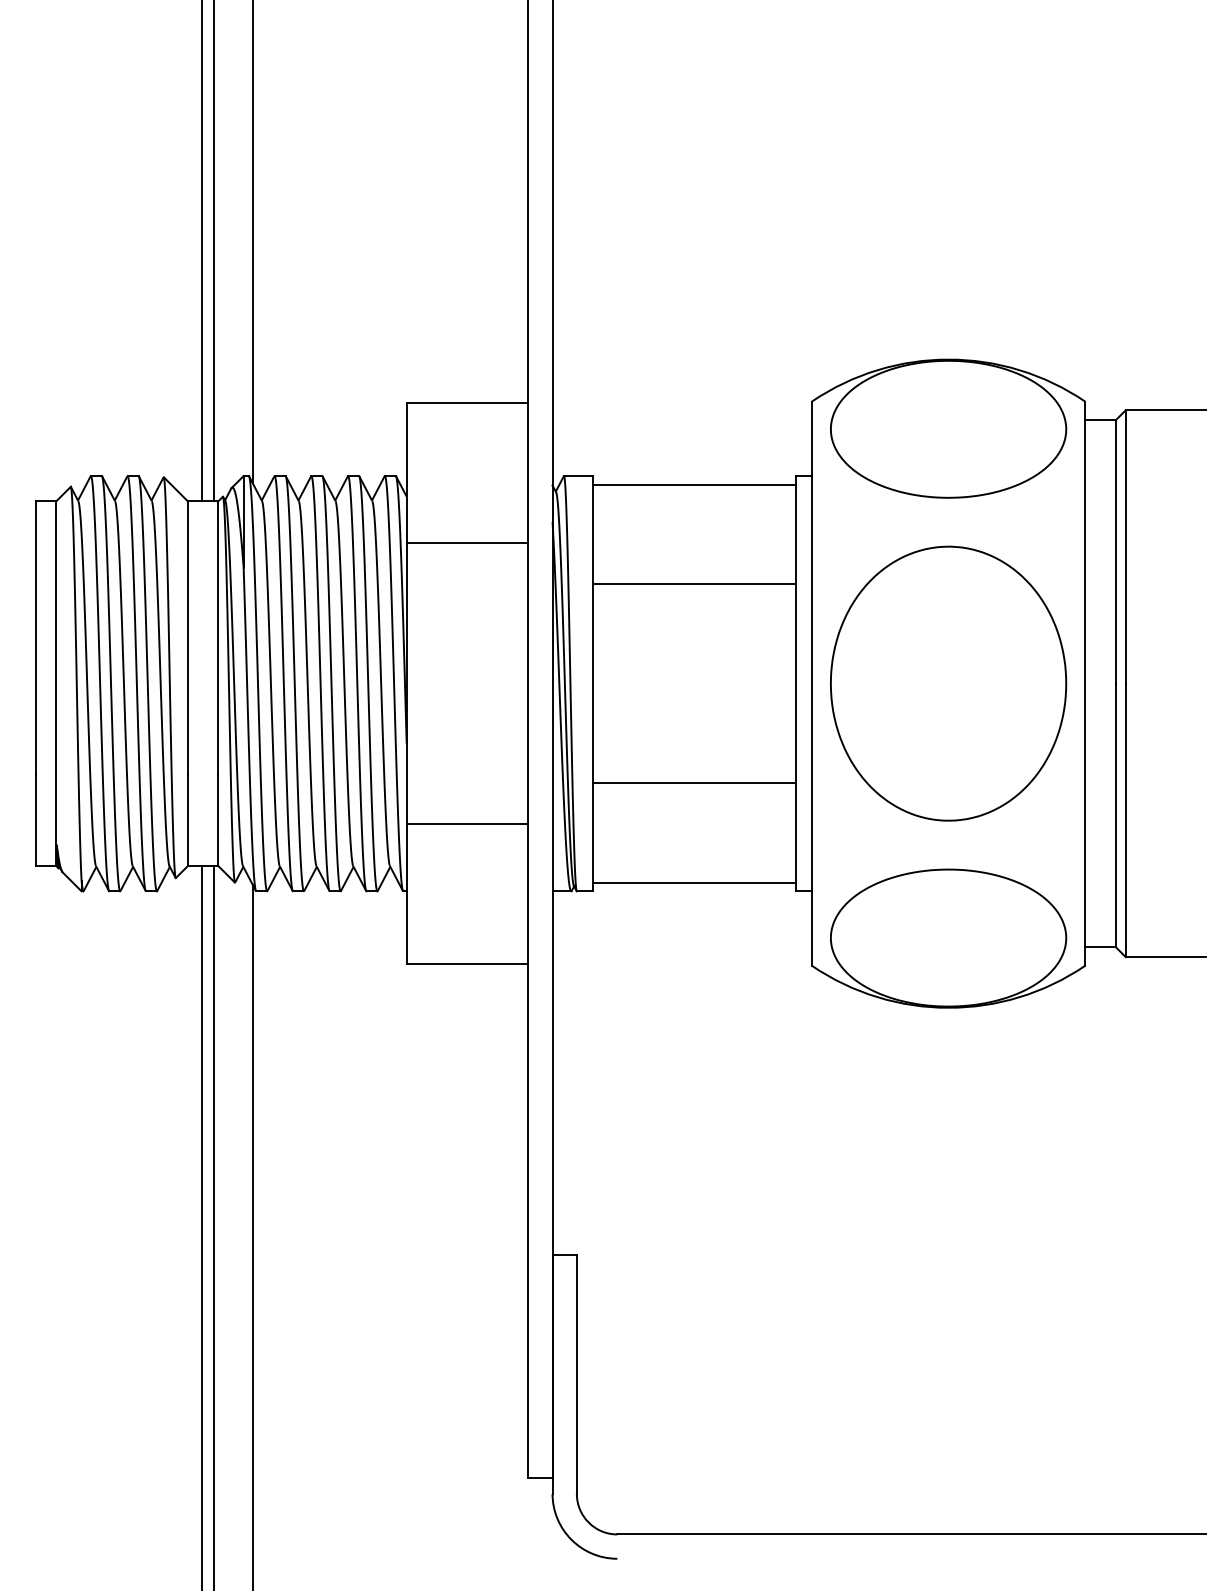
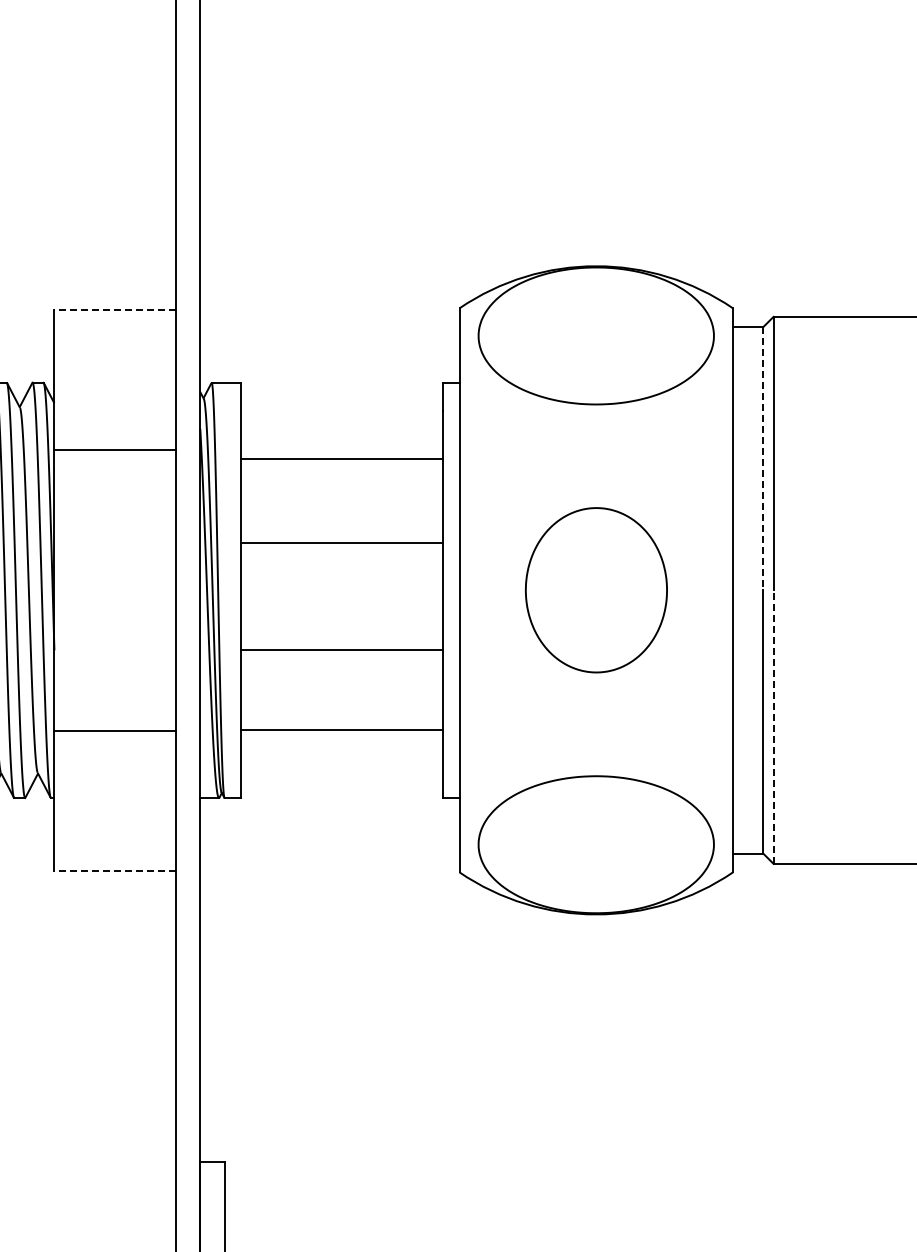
line: (467, 403) -> (115, 310), solid -> dashed
line: (694, 484) -> (342, 458), moved
line: (1115, 552) -> (763, 459), solid -> dashed
line: (694, 584) -> (342, 543), moved
part: (948, 683) -> (596, 590), size x0.6
line: (694, 783) -> (342, 650), moved
line: (1125, 820) -> (773, 727), solid -> dashed
line: (694, 882) -> (342, 730), moved
line: (467, 964) -> (115, 871), solid -> dashed

